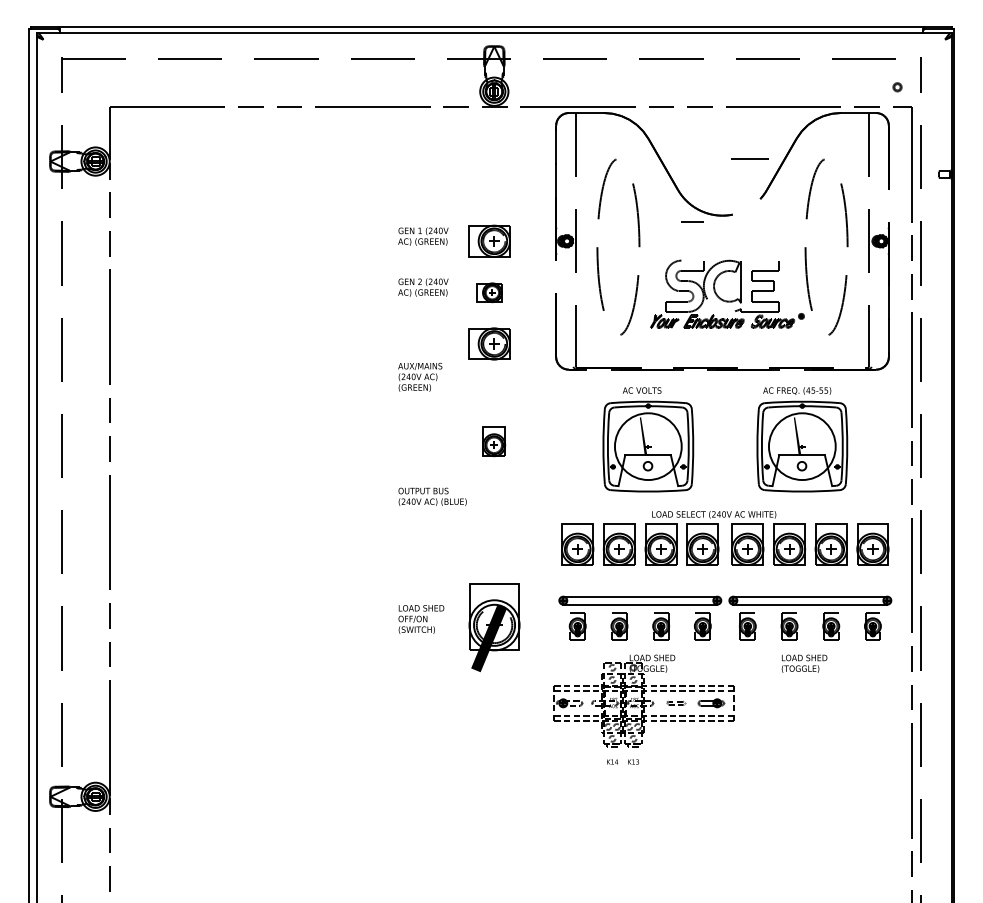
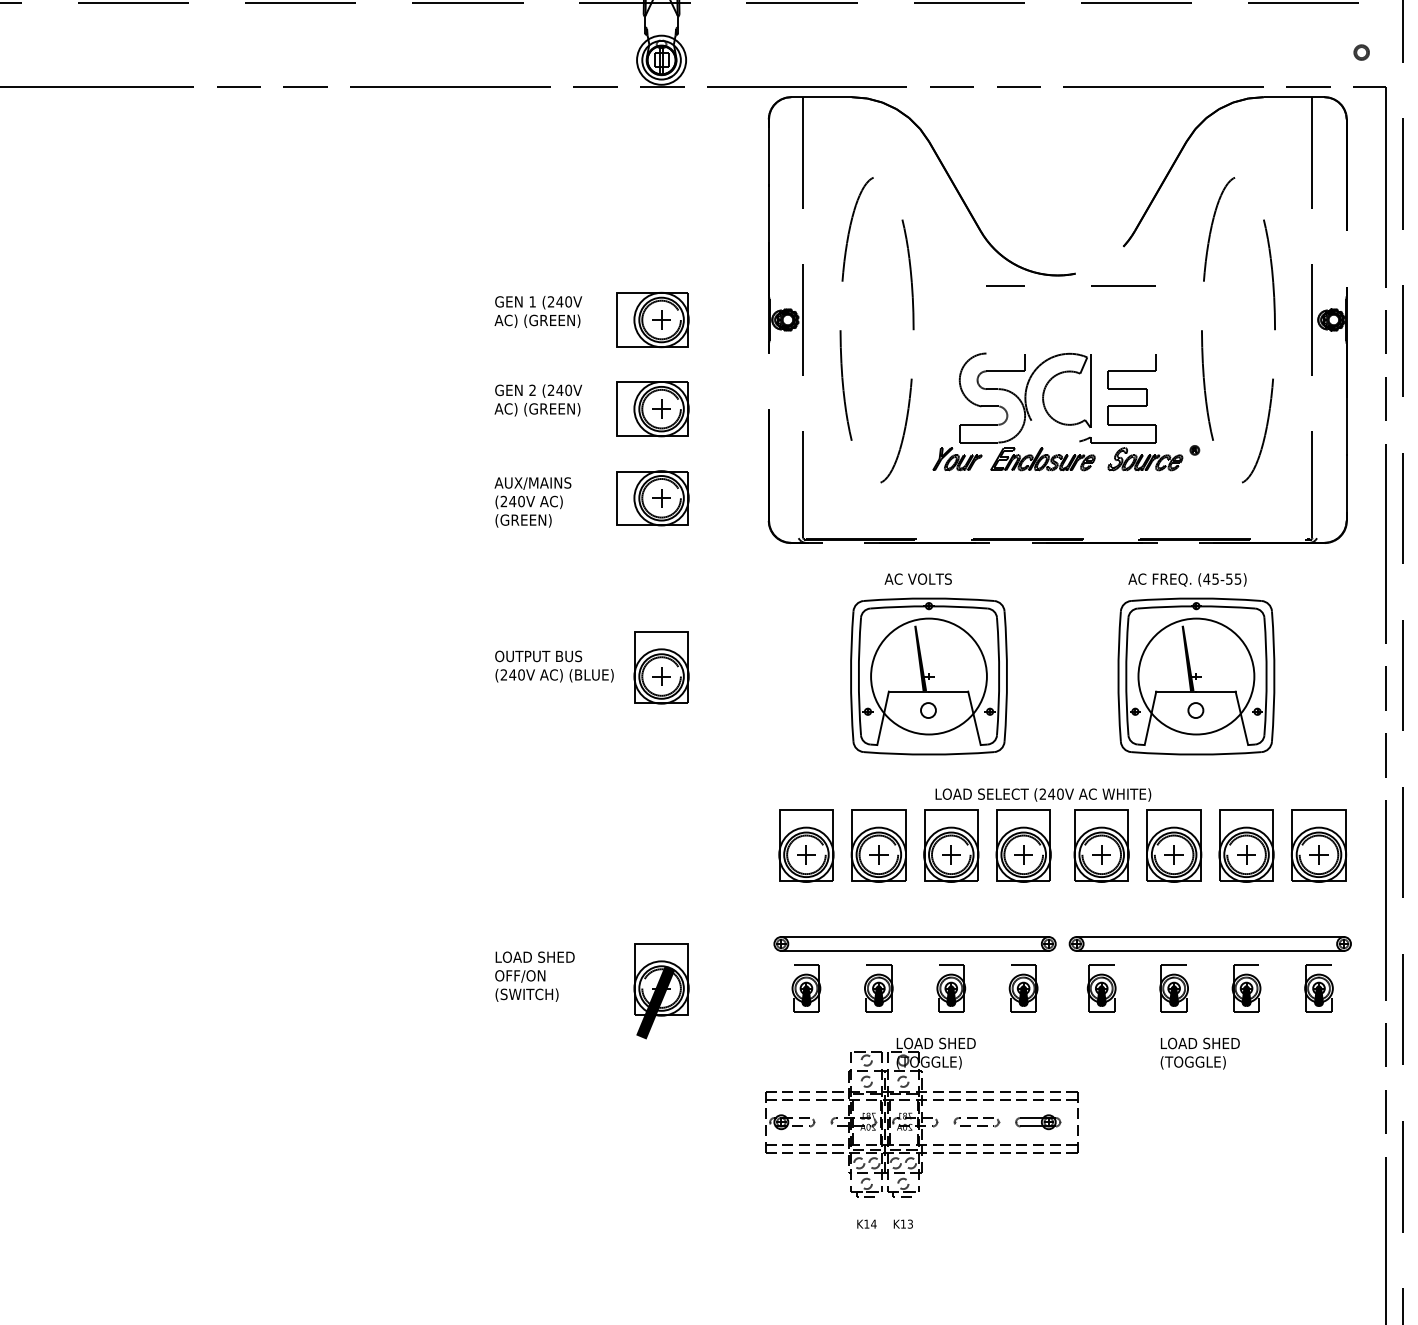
line: (749, 158) -> (1122, 285), moved
part: (489, 292) -> (653, 408), size x1.67
text: (420, 377) -> (533, 502), moved
part: (493, 441) -> (660, 667), size x1.43
text: (432, 496) -> (554, 665), moved
part: (493, 627) -> (660, 990), size x0.62
part: (675, 703) -> (976, 1122), size x1.43

